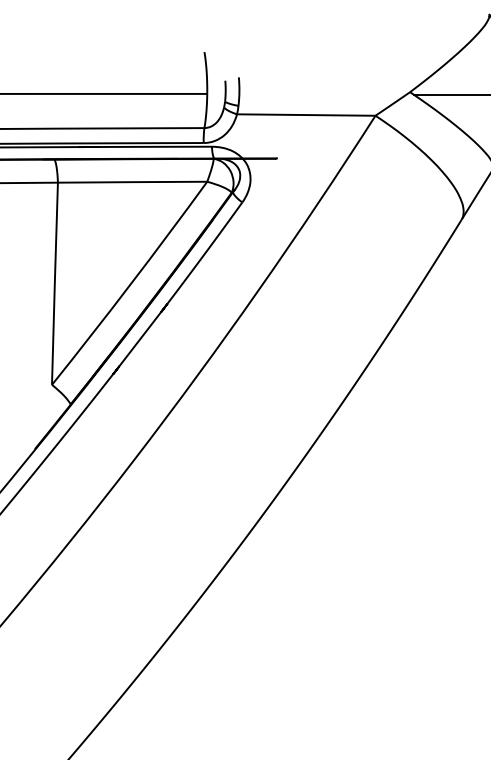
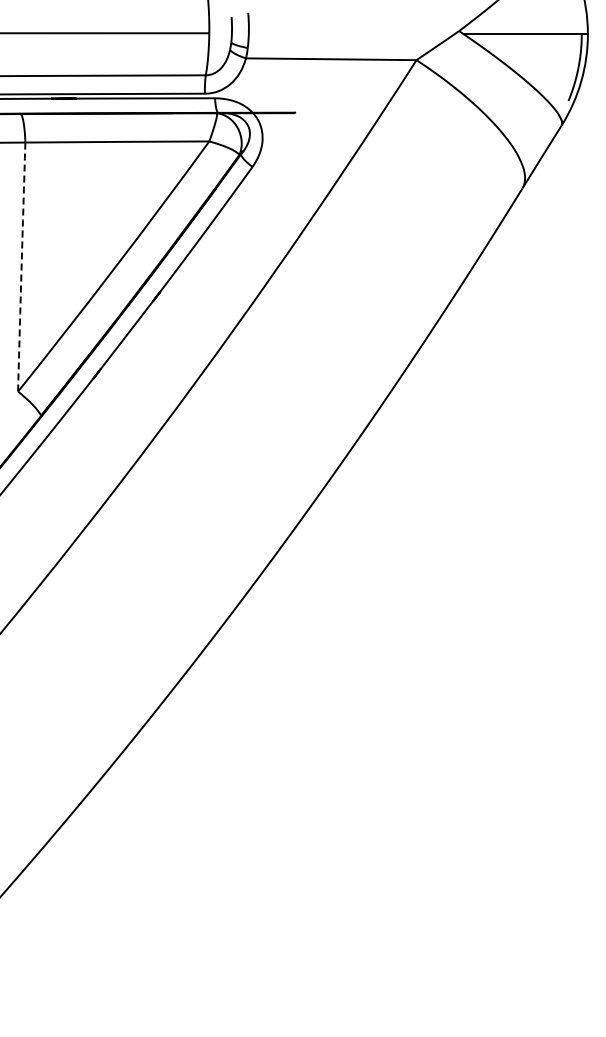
arc: (54, 284) -> (21, 267), solid -> dashed

